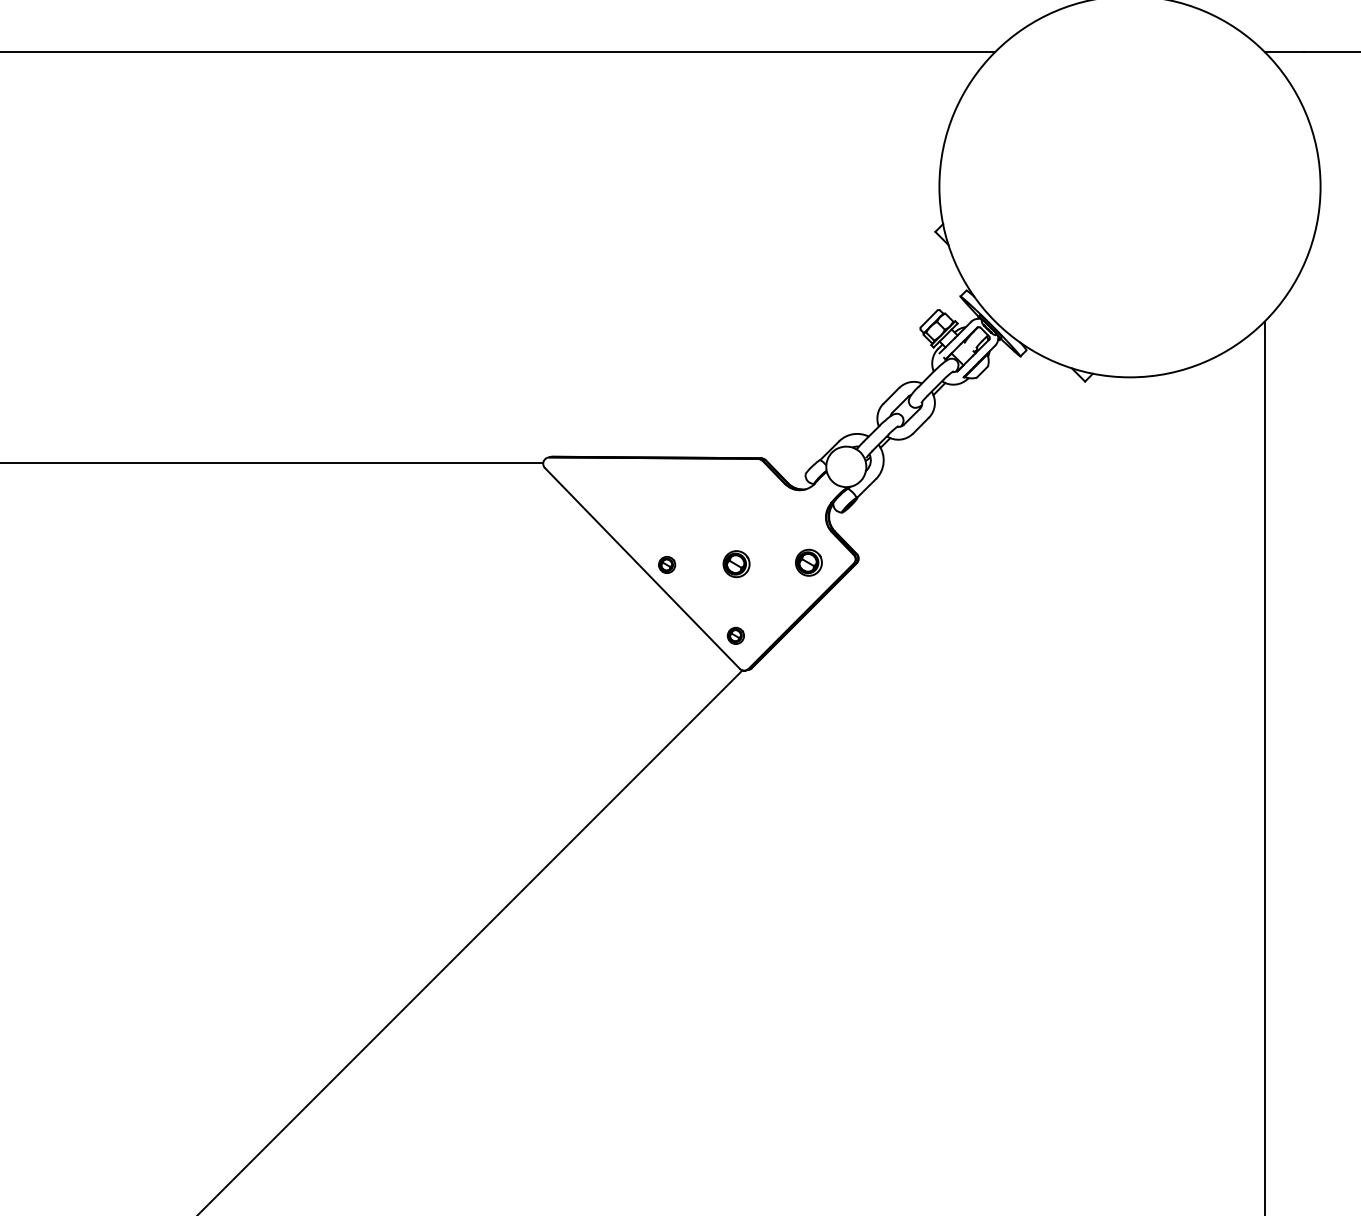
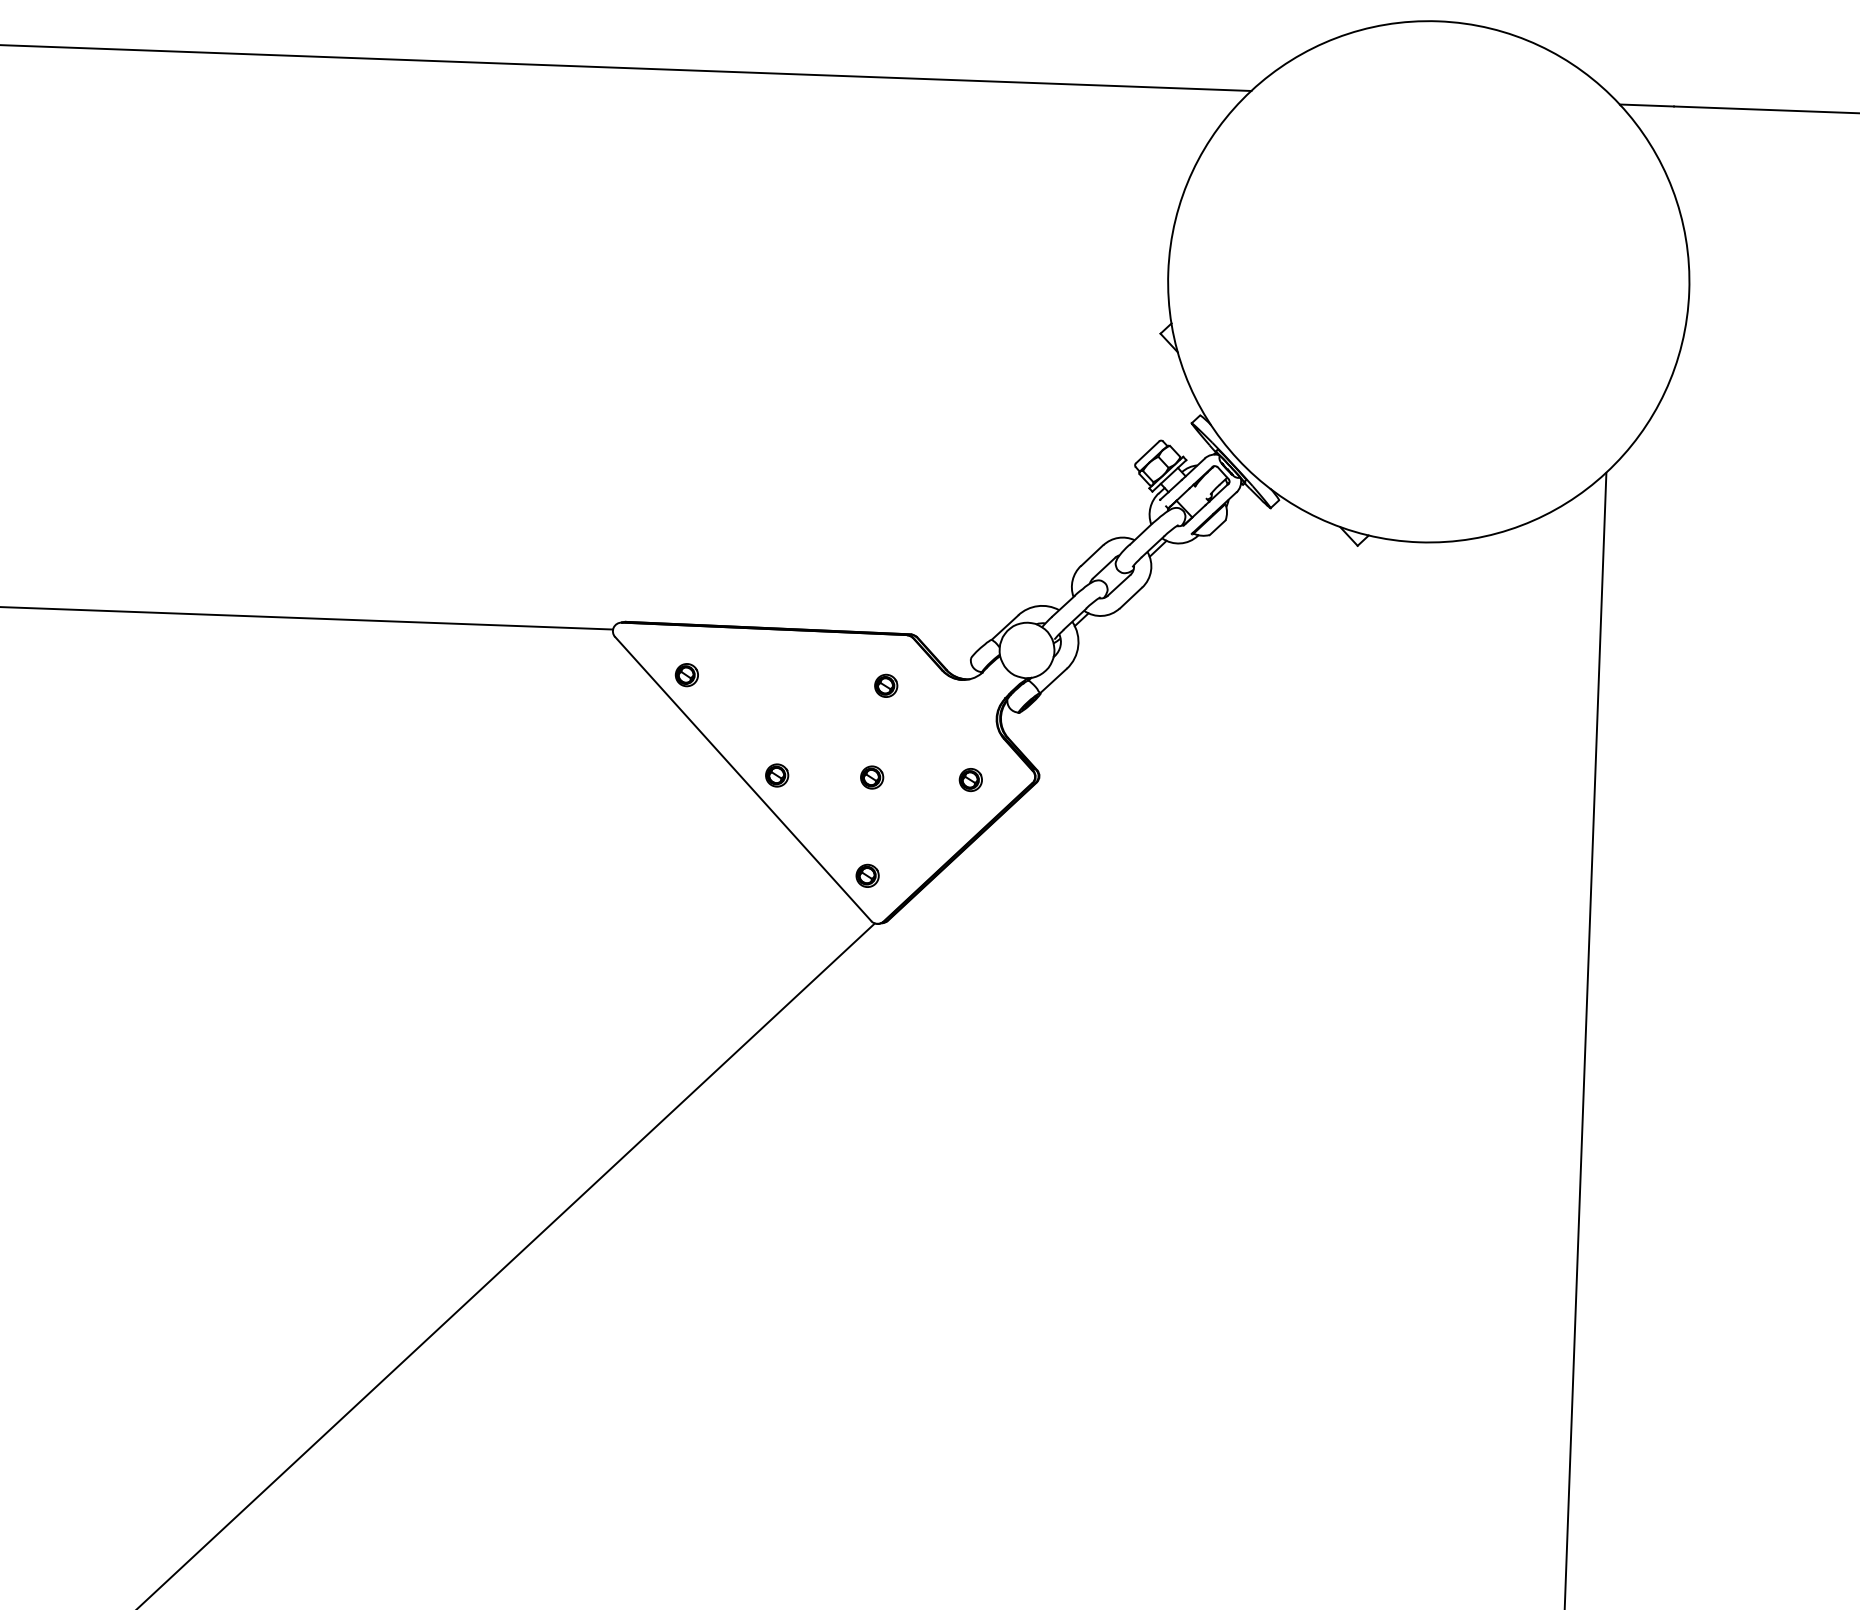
part: (598, 494) -> (686, 675), added
part: (744, 496) -> (886, 685), added
part: (736, 563) -> (872, 776), size x0.62
part: (808, 563) -> (970, 780), size x0.62

